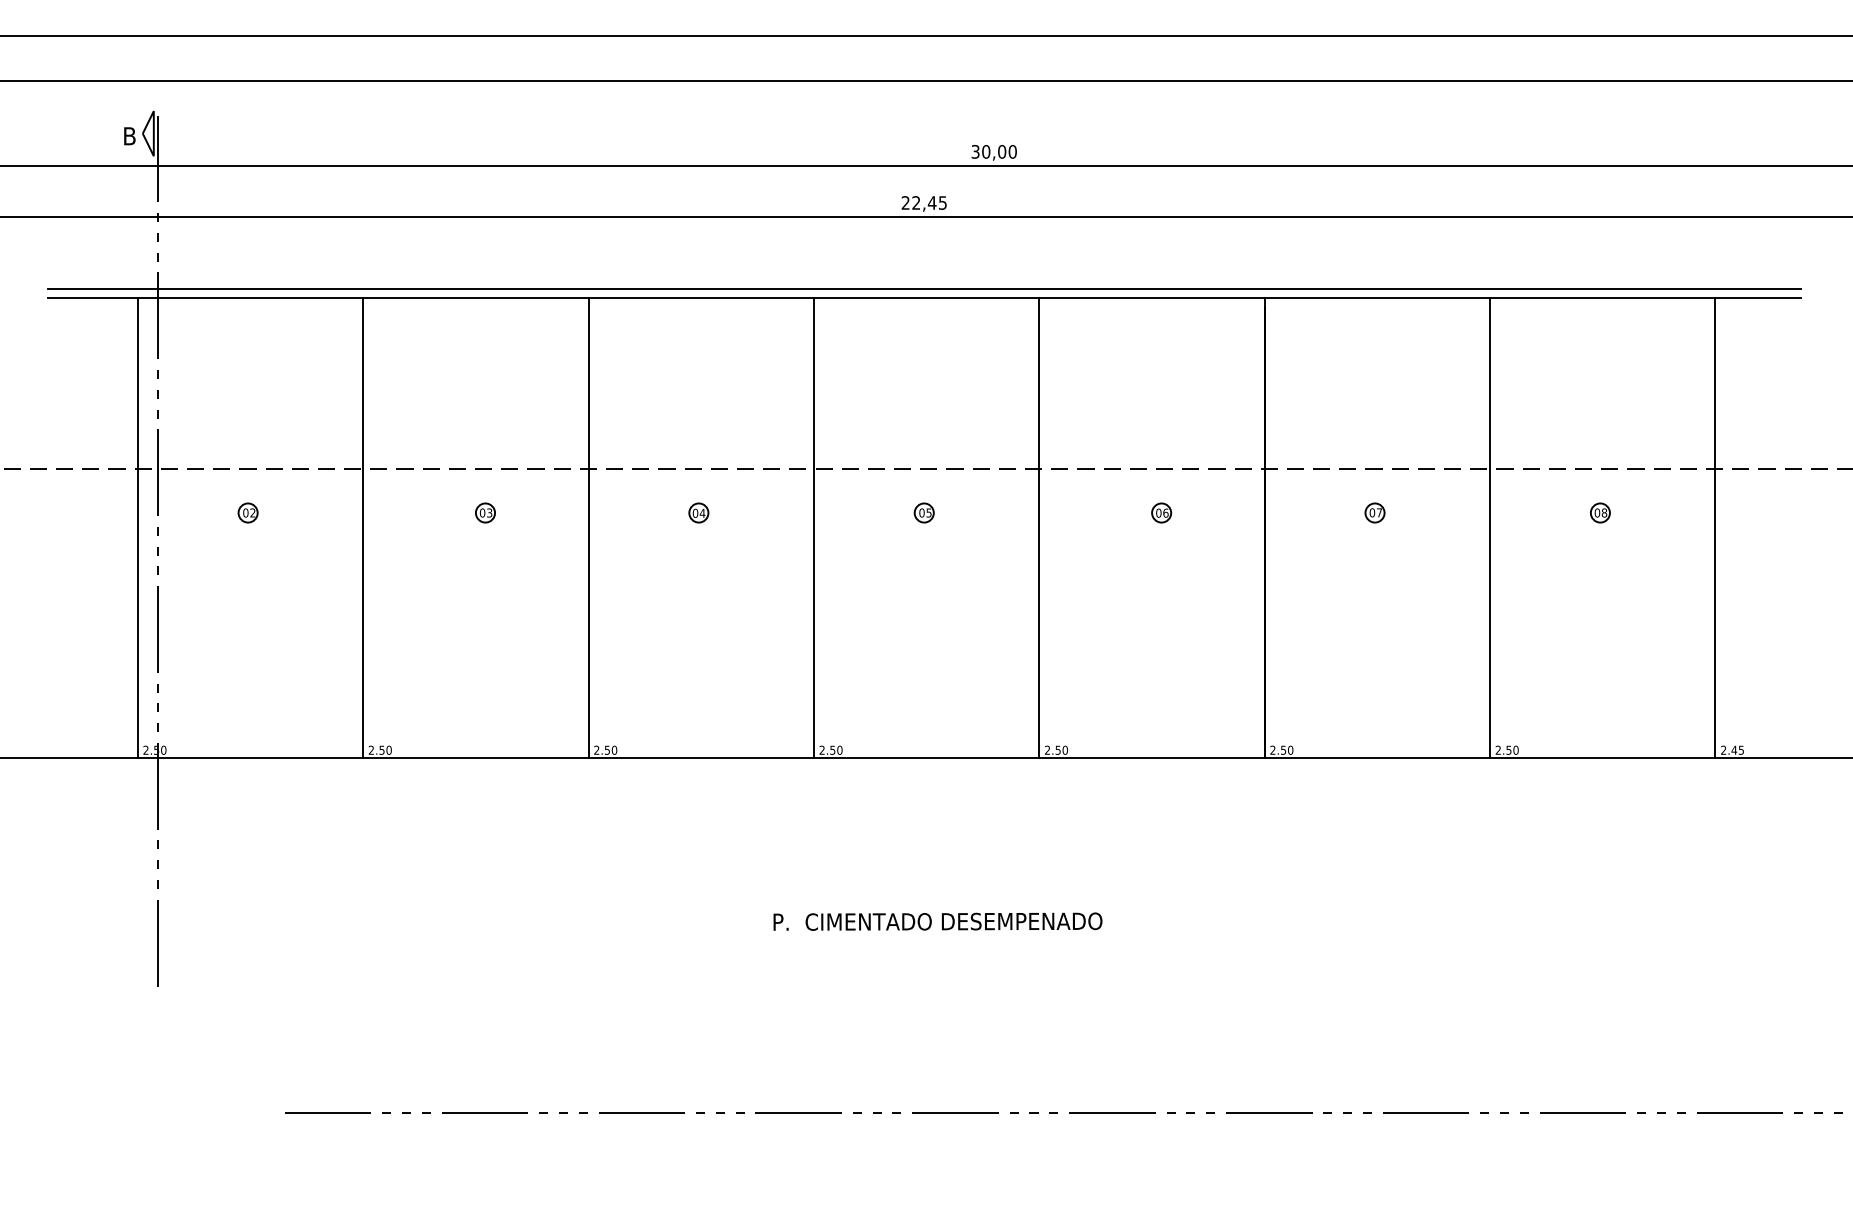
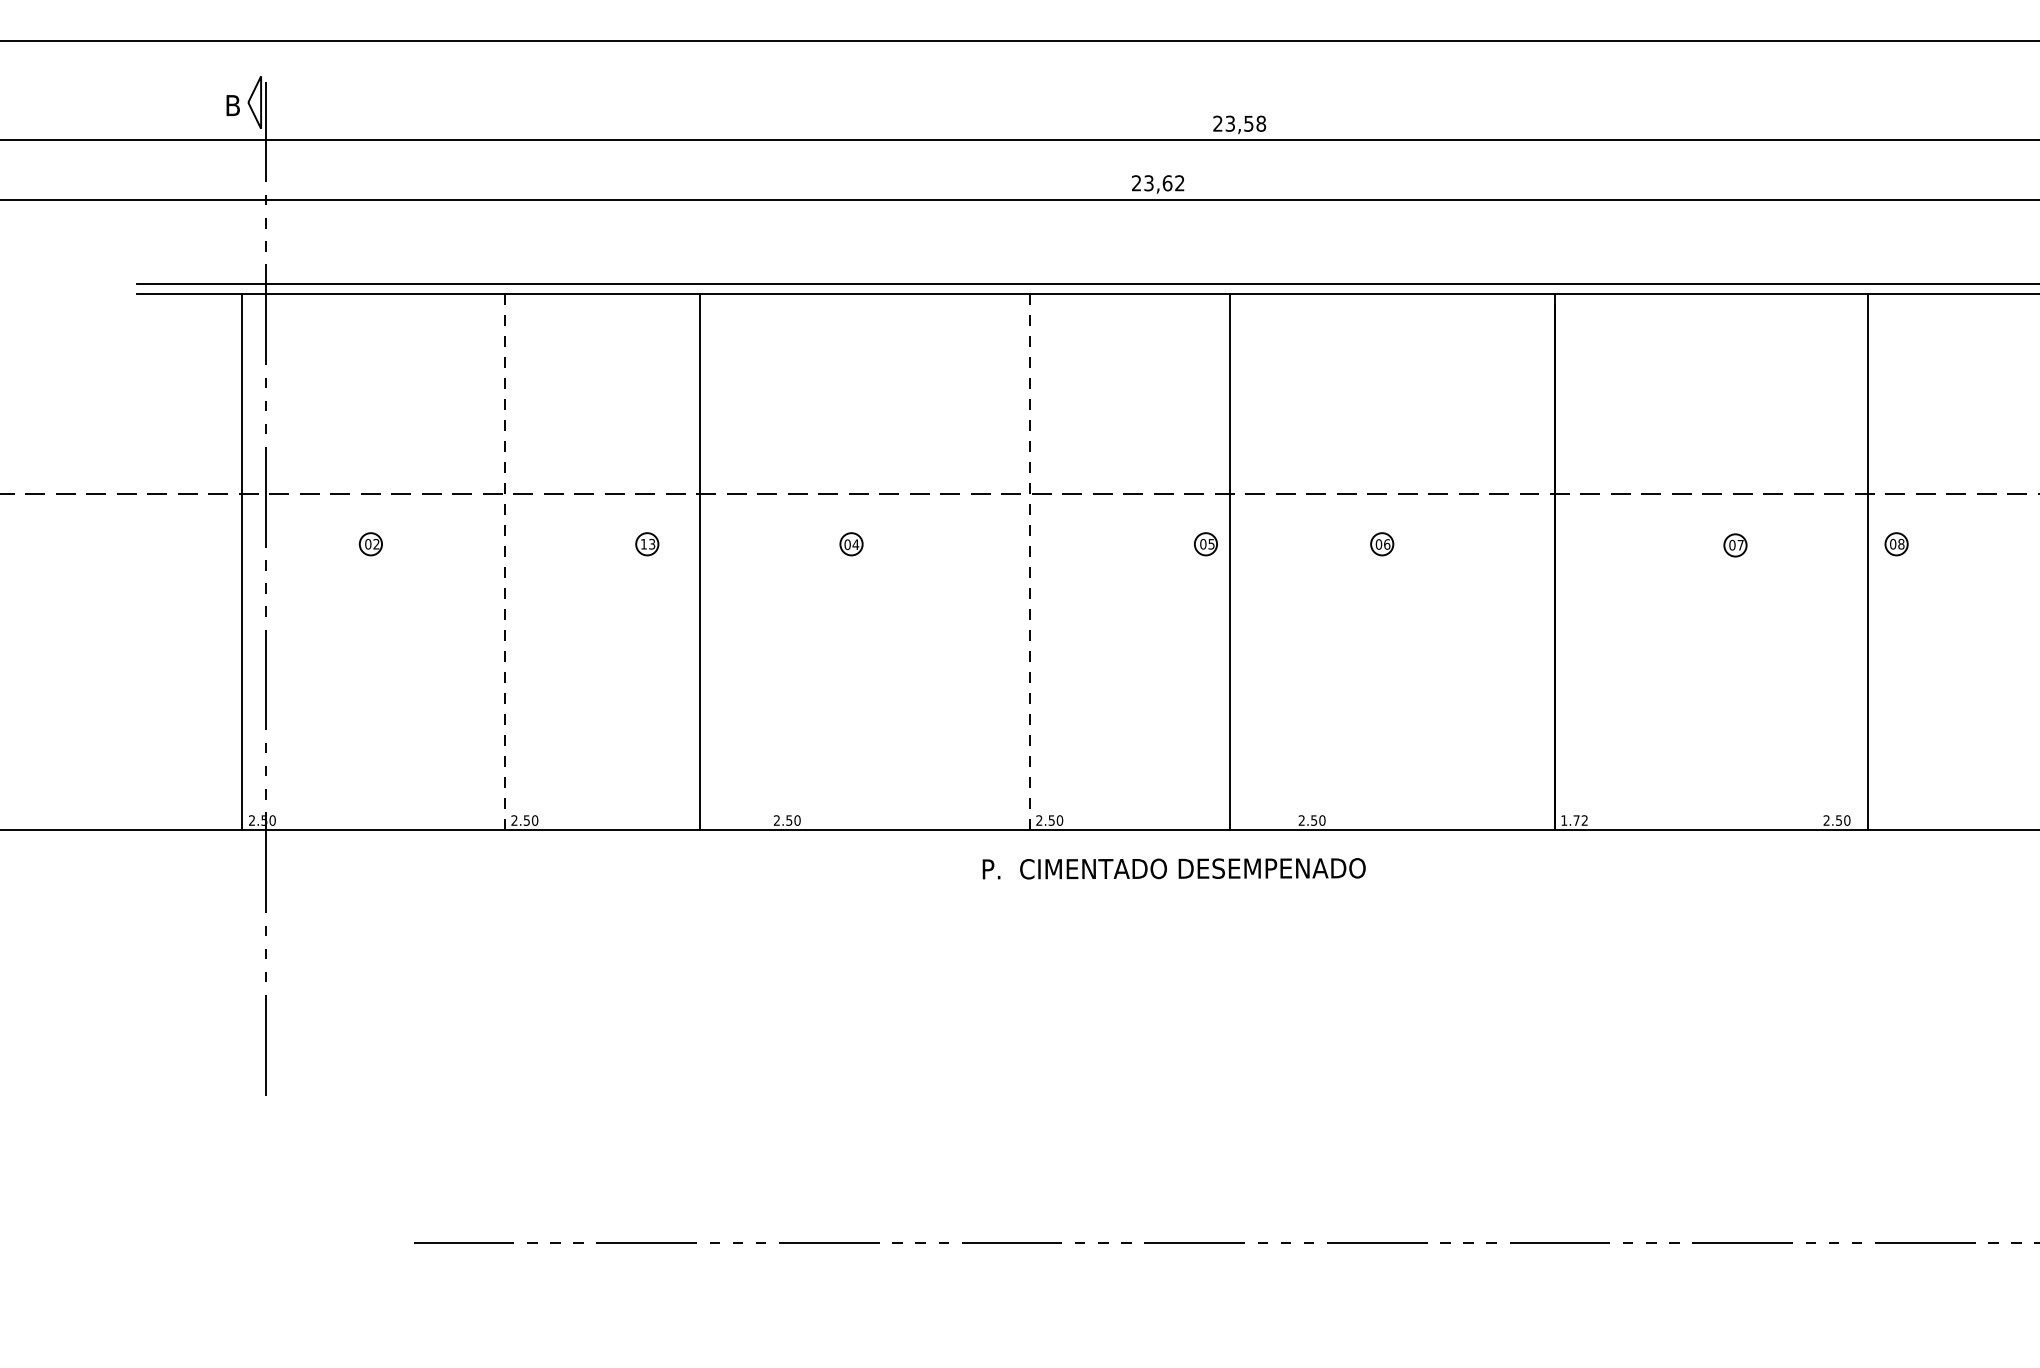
text: (993, 151) -> (1238, 123), 30,00 -> 23,58
text: (929, 202) -> (1164, 182), 22,45 -> 23,62
text: (482, 512) -> (643, 543), 03 -> 13
part: (698, 512) -> (851, 543), moved
part: (923, 512) -> (1205, 543), moved
part: (1161, 512) -> (1382, 543), moved
part: (1374, 512) -> (1734, 544), moved
part: (1600, 512) -> (1896, 543), moved
line: (588, 527) -> (699, 561), moved
line: (1039, 527) -> (1230, 561), moved
line: (1490, 527) -> (1868, 561), moved
line: (363, 528) -> (505, 562), solid -> dashed
line: (813, 528) -> (1029, 562), solid -> dashed
text: (1281, 749) -> (1574, 819), 2.50 -> 1.72
text: (937, 921) -> (1173, 868), moved

